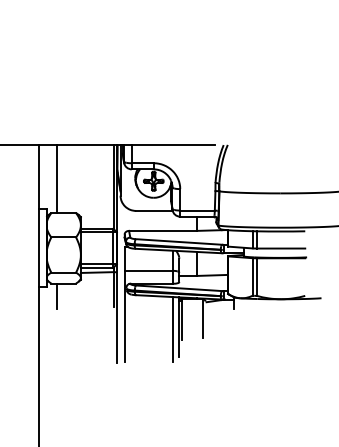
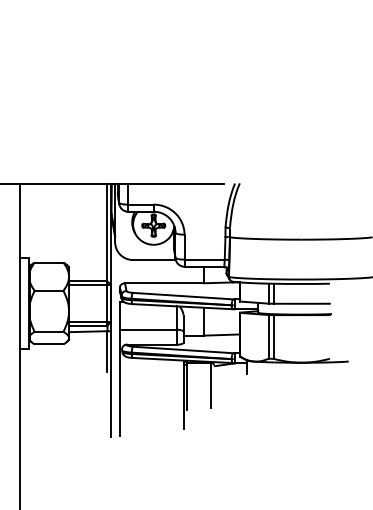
line: (56, 179) -> (40, 223), removed
line: (56, 295) -> (40, 358), removed
line: (173, 329) -> (176, 397), removed

